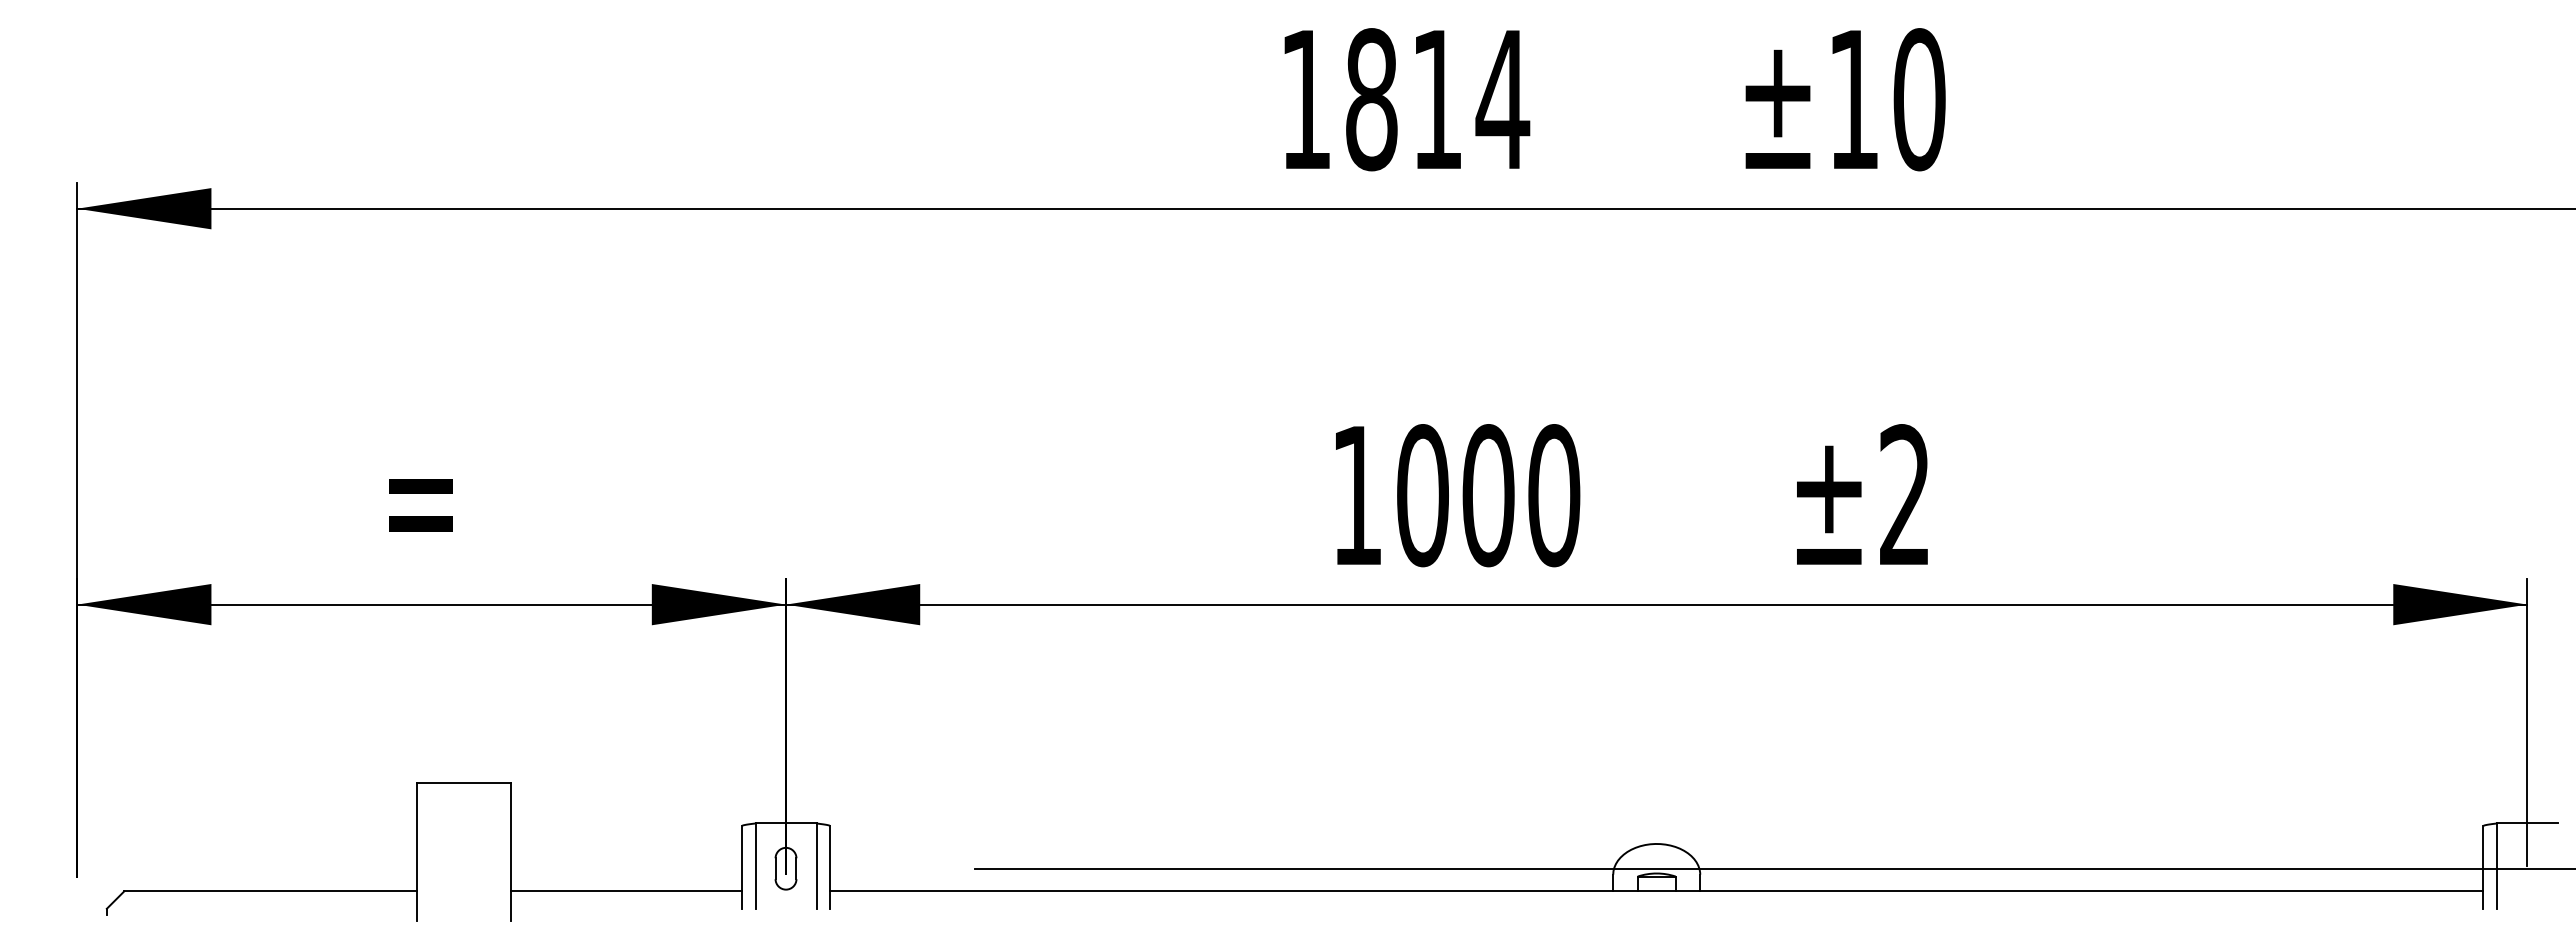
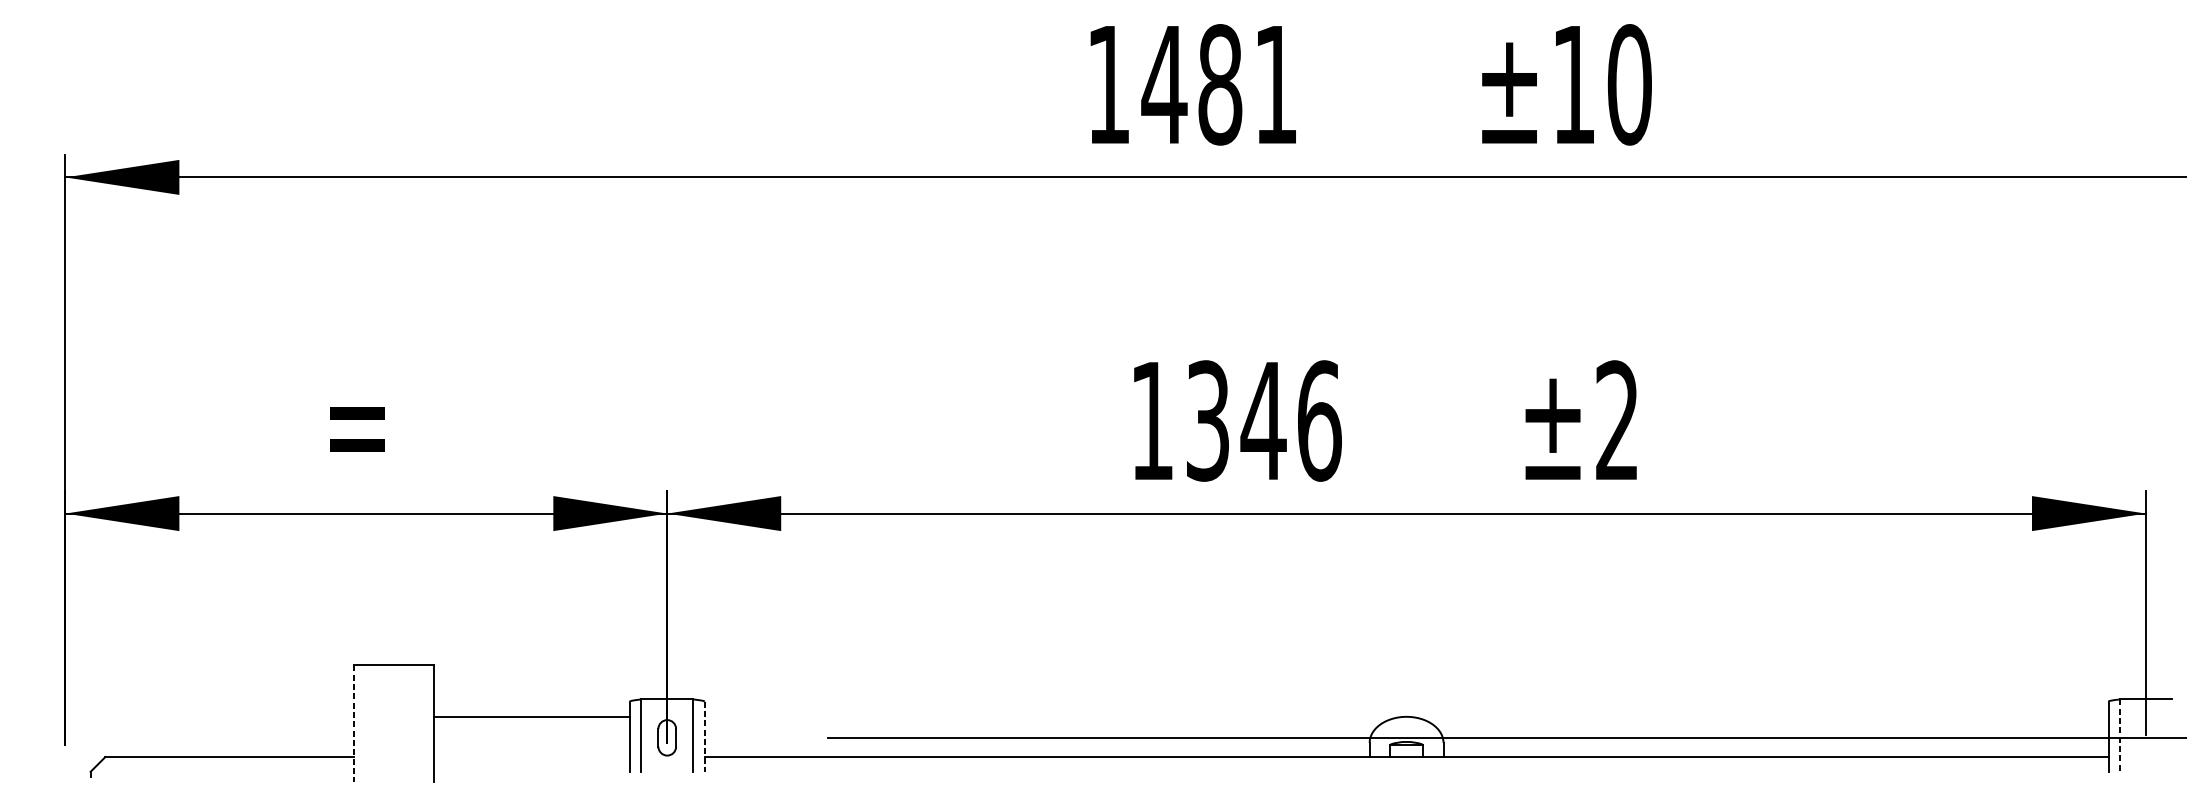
text: (1437, 99) -> (1220, 84), 1814 -> 1481
text: (1488, 495) -> (1263, 420), 1000 -> 1346
line: (416, 852) -> (353, 724), solid -> dashed
line: (2496, 866) -> (2119, 735), solid -> dashed
line: (830, 867) -> (705, 736), solid -> dashed
line: (625, 891) -> (530, 717), moved

